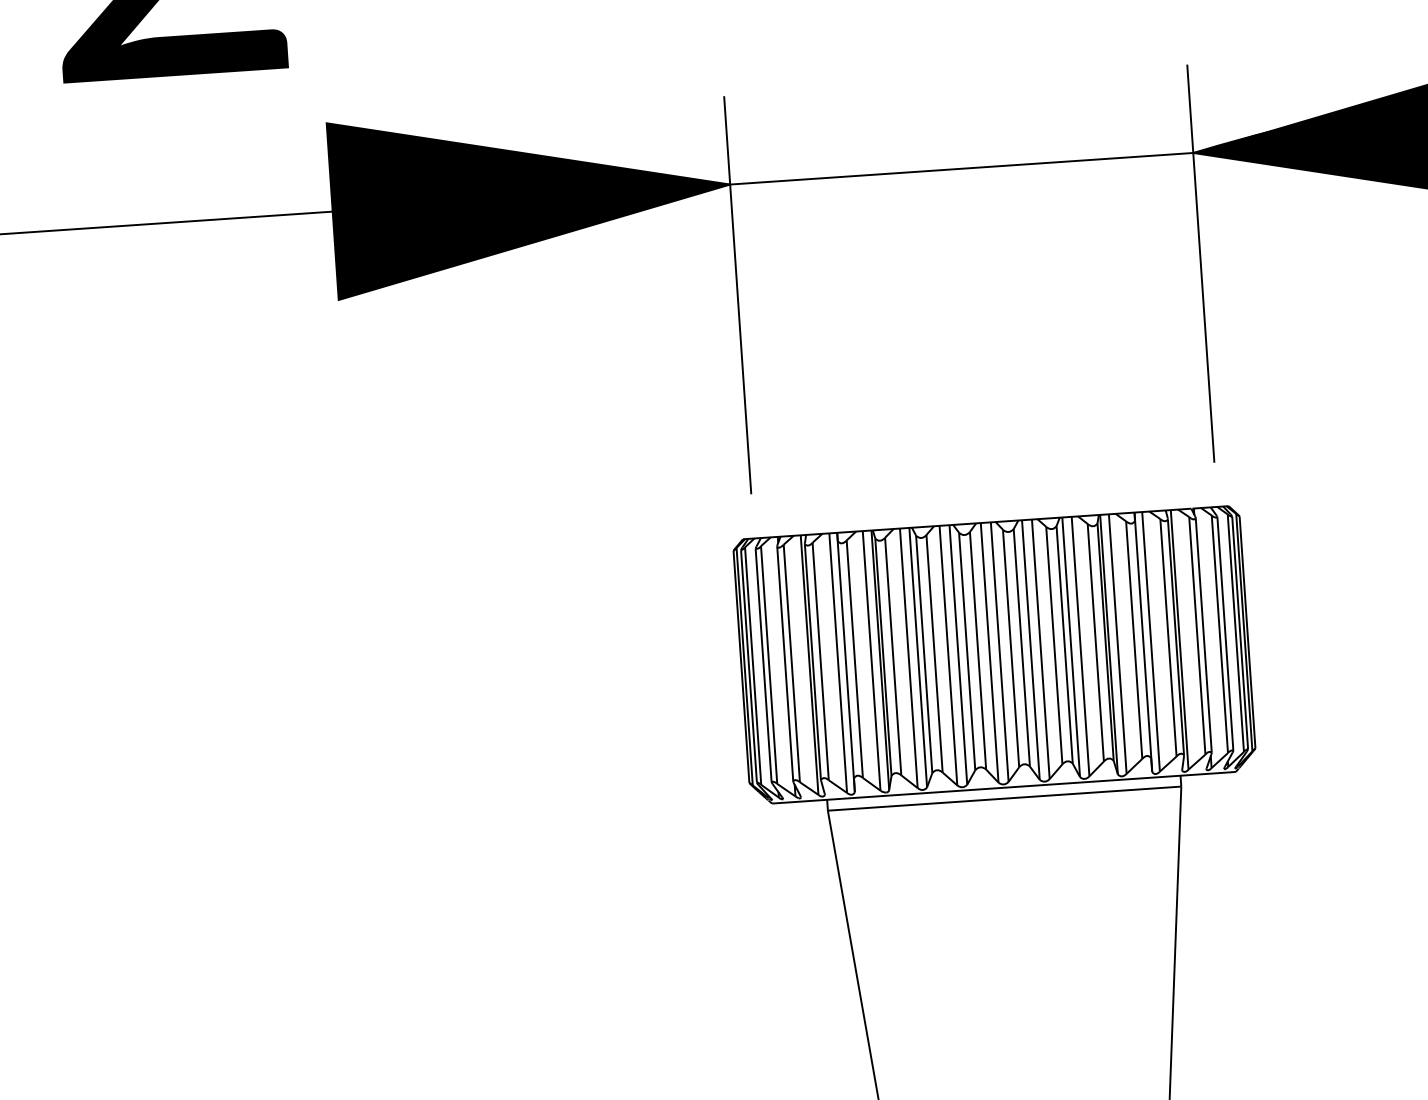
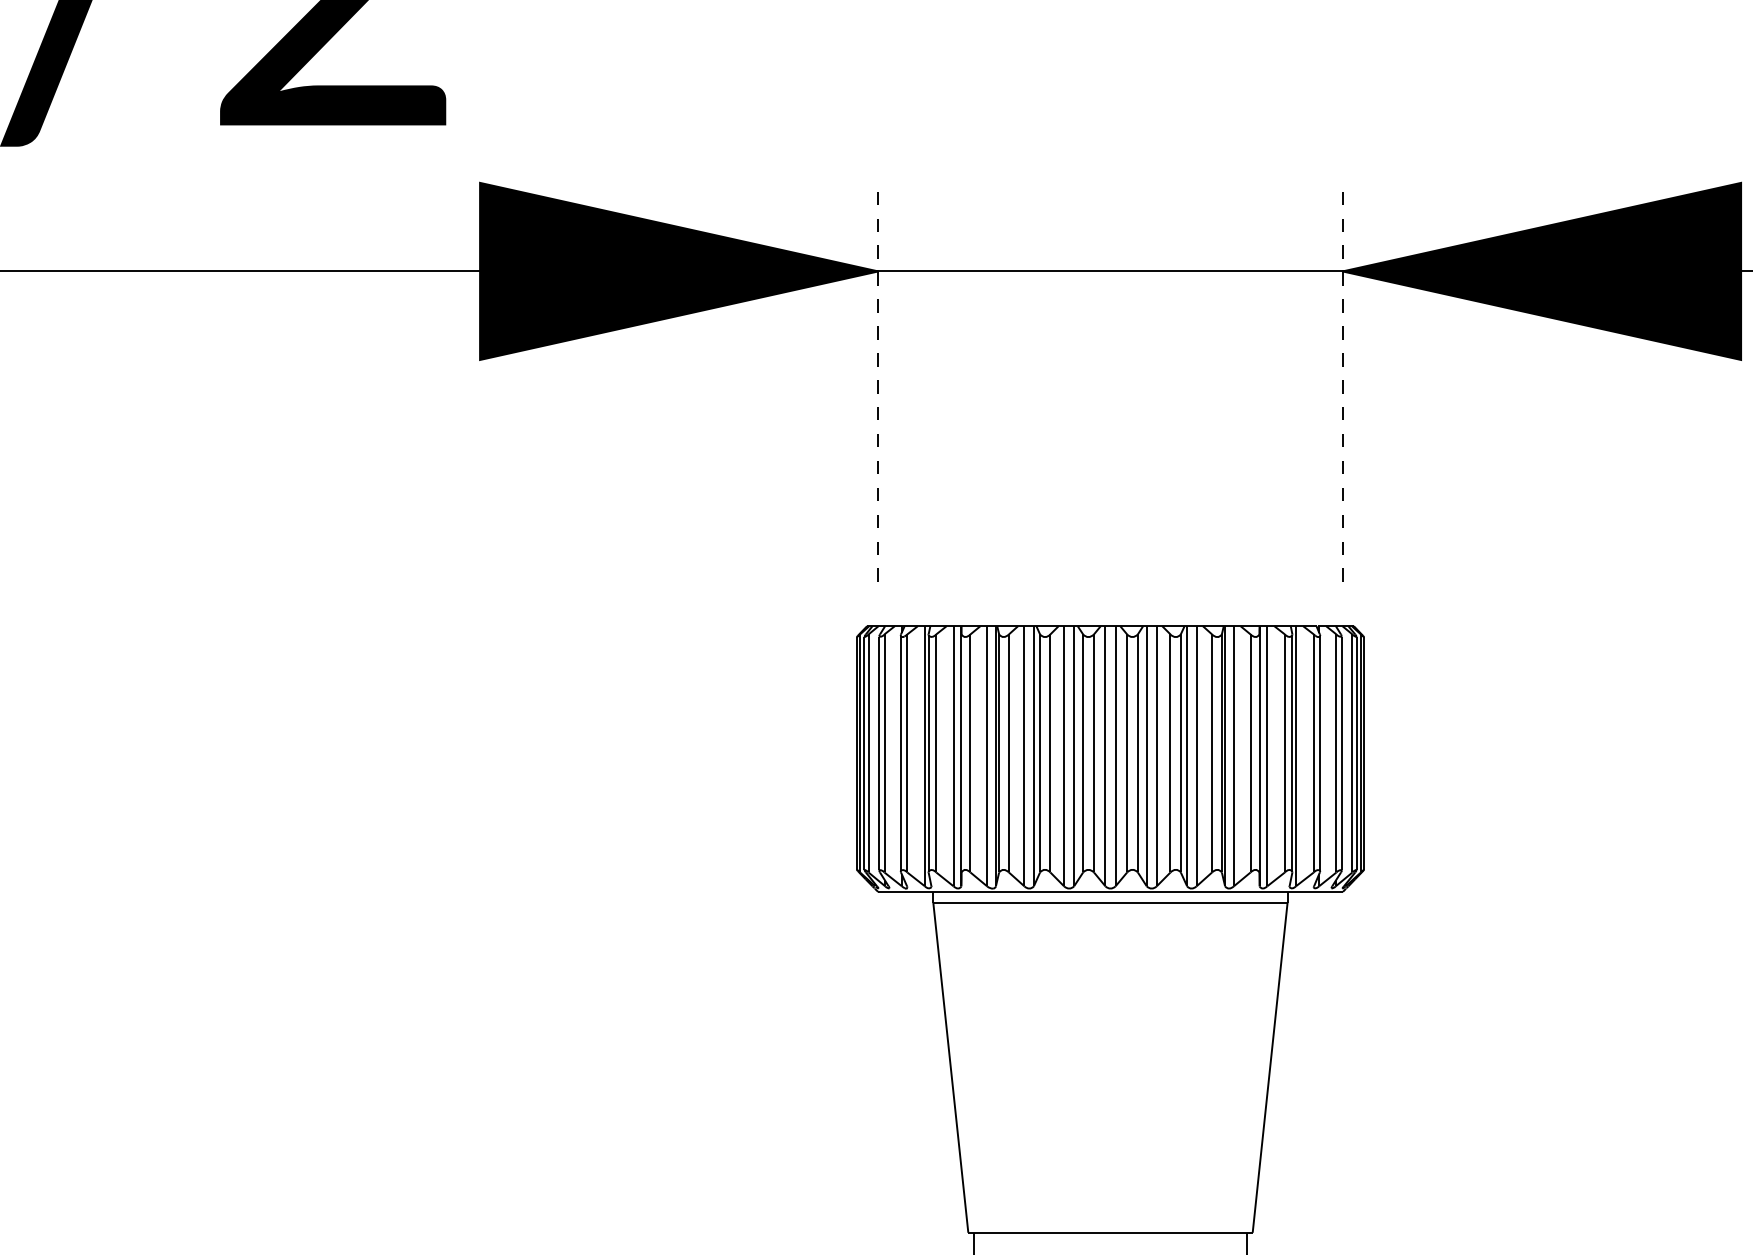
line: (1200, 263) -> (1342, 382), solid -> dashed
line: (737, 295) -> (878, 382), solid -> dashed

